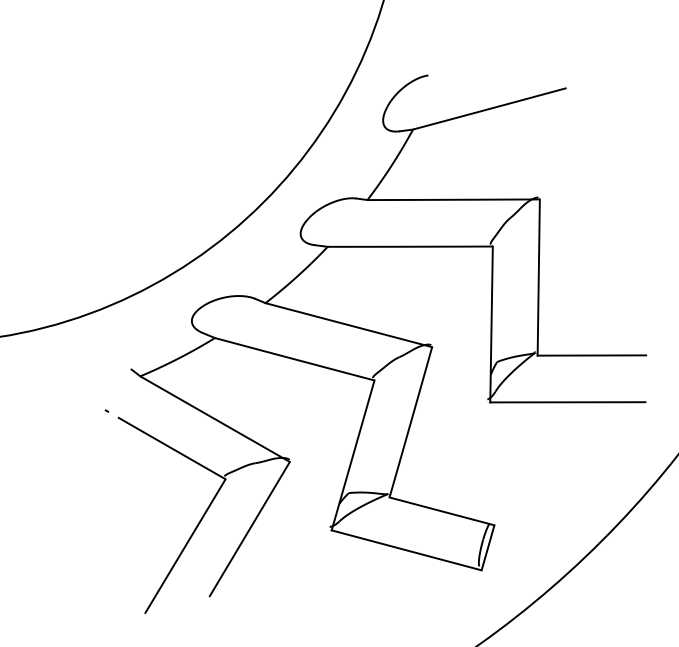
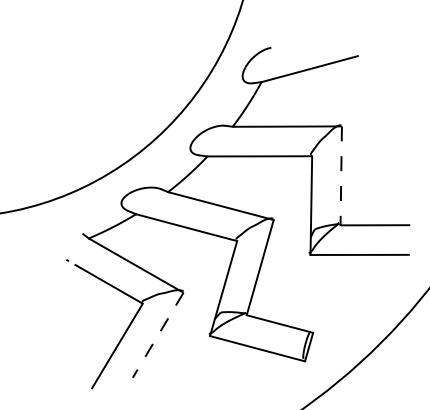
line: (539, 278) -> (341, 176), solid -> dashed
line: (248, 529) -> (157, 335), solid -> dashed

